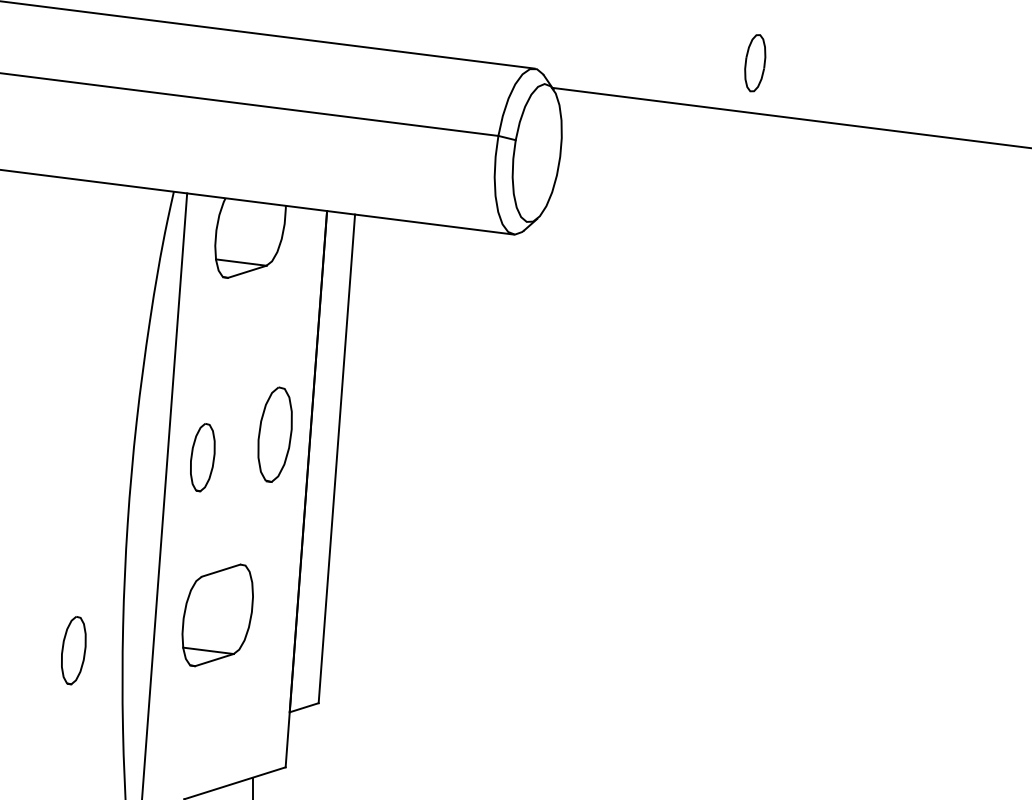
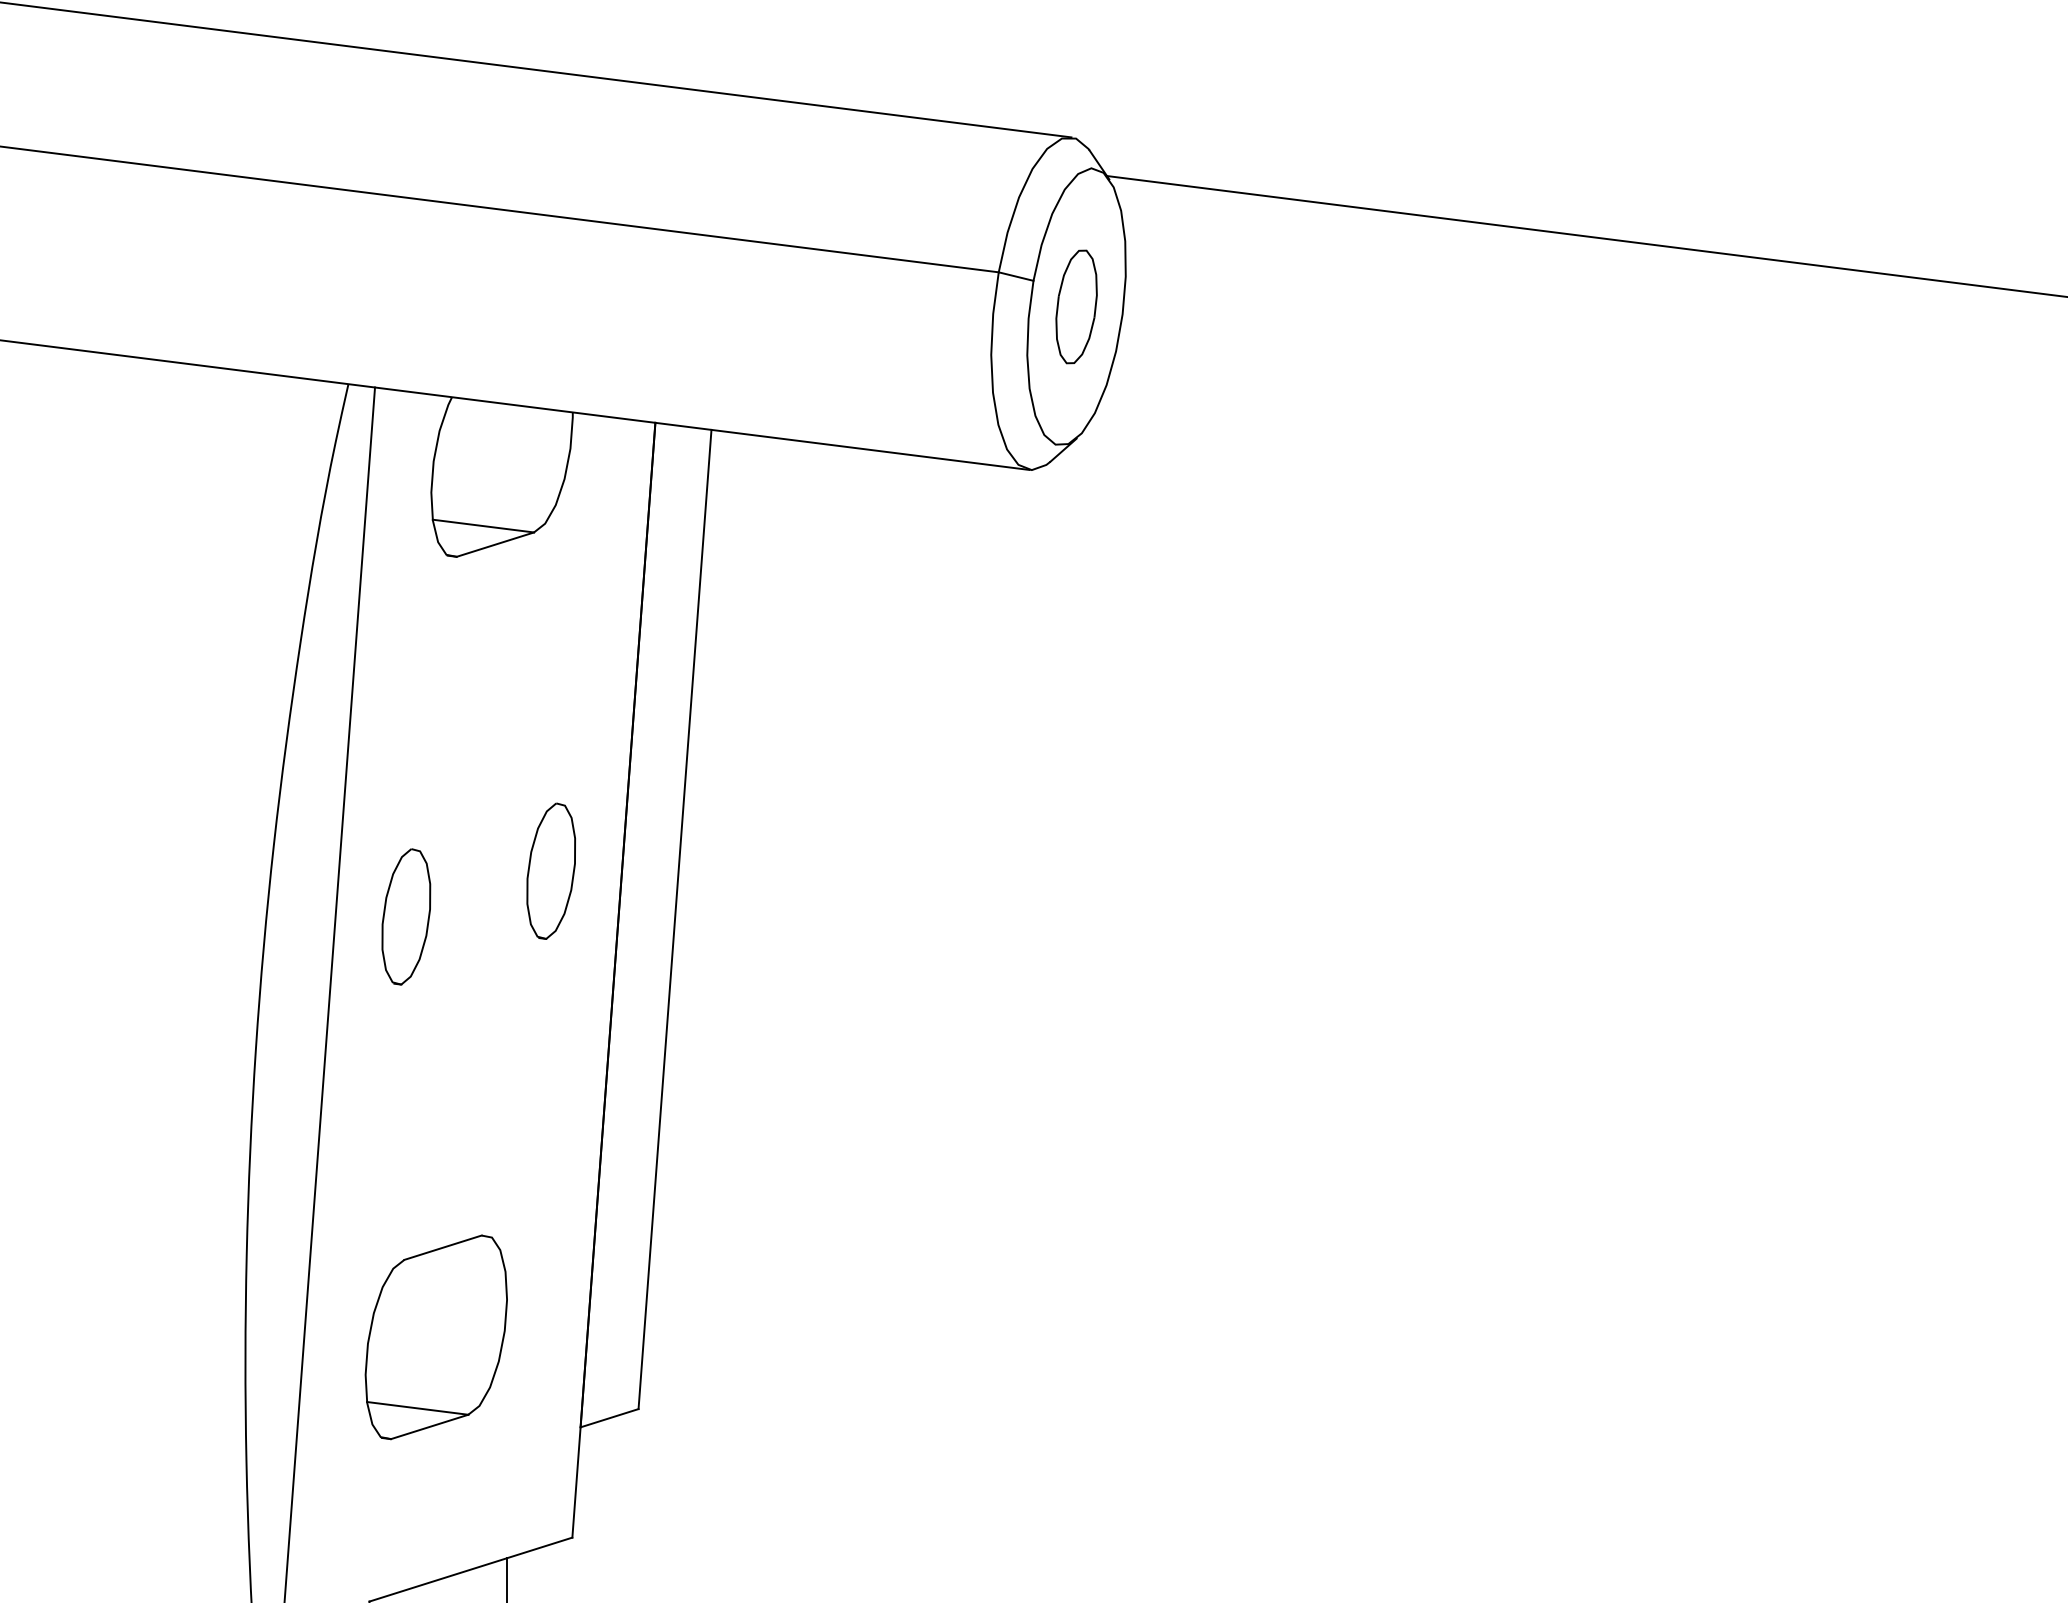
part: (755, 63) -> (1077, 307), moved
part: (274, 434) -> (550, 870), size x0.71
part: (217, 615) -> (435, 1337), moved
part: (73, 650) -> (147, 1303), removed

